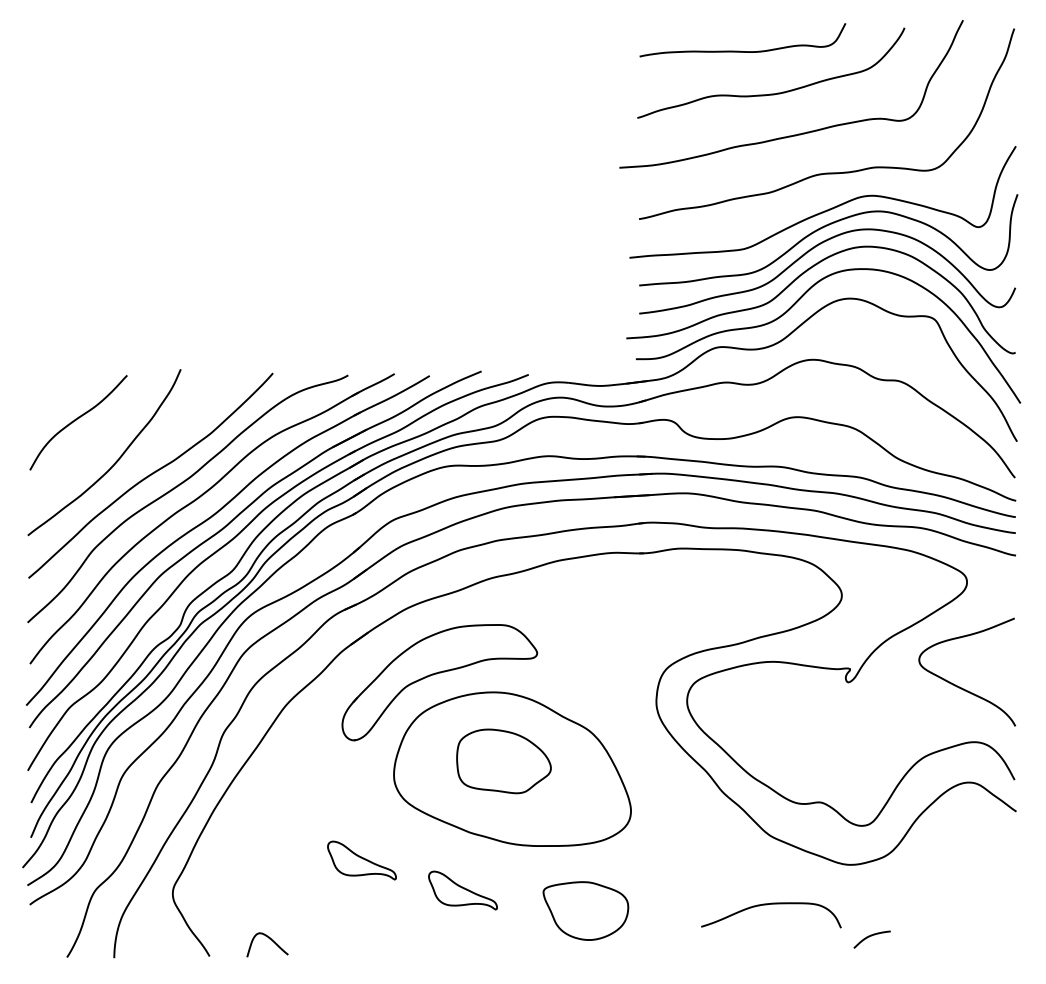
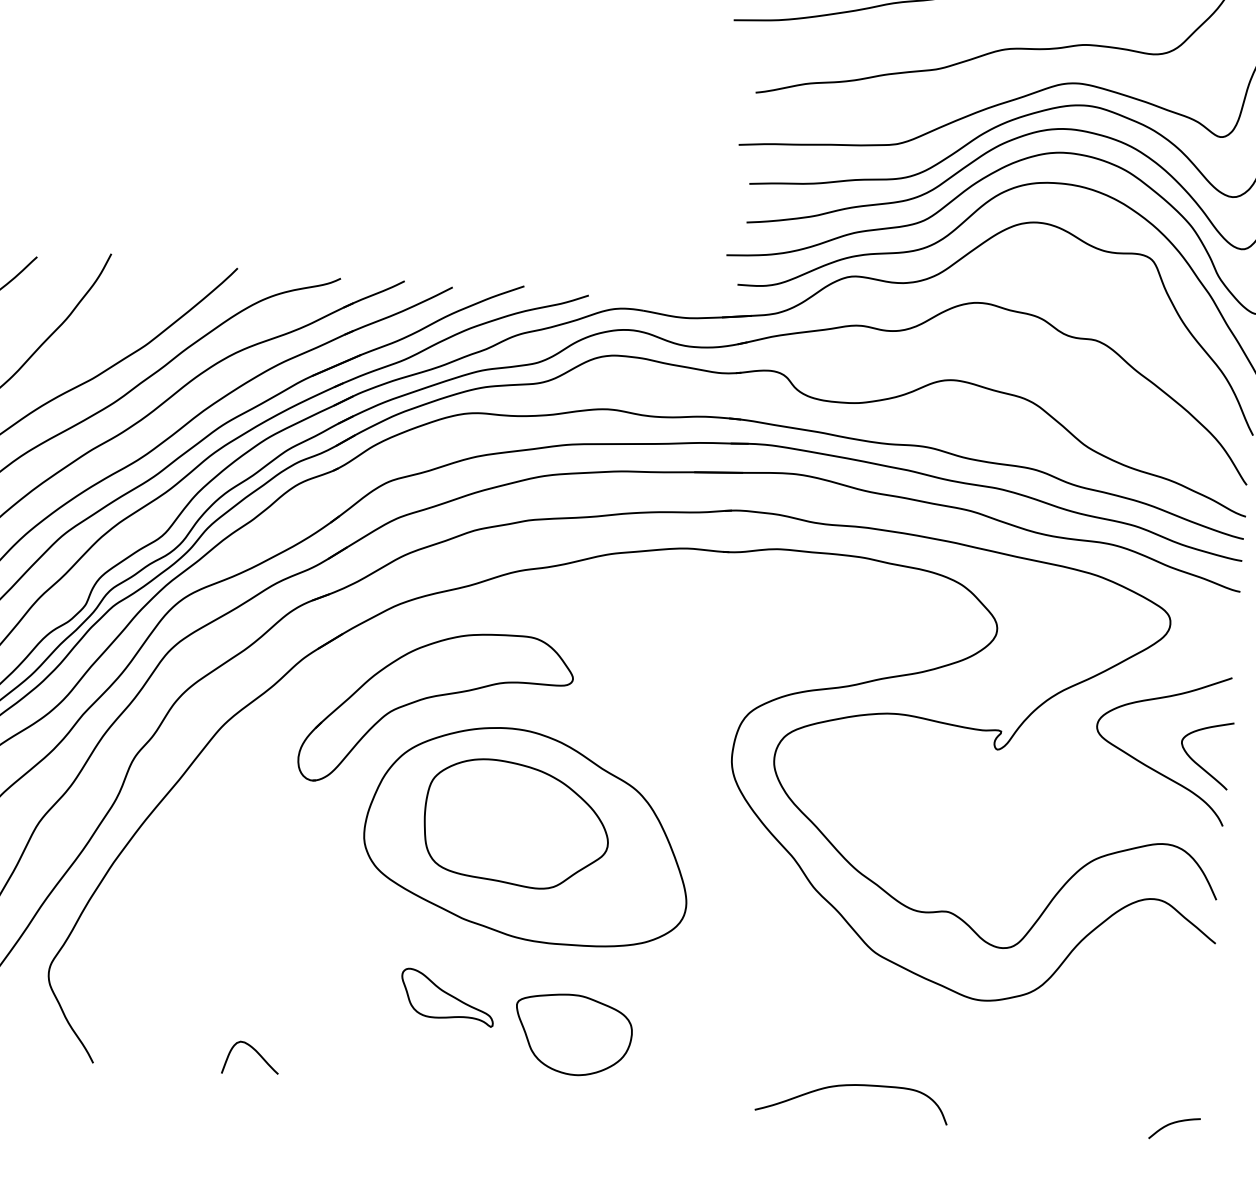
curve: (994, 681) -> (1198, 762), added
part: (503, 761) -> (516, 824), size x1.43
part: (361, 860) -> (311, 946), removed
curve: (767, 905) -> (847, 1086), moved
part: (585, 910) -> (572, 1034), moved
curve: (869, 937) -> (1171, 1125), moved
curve: (269, 939) -> (254, 1051), moved

